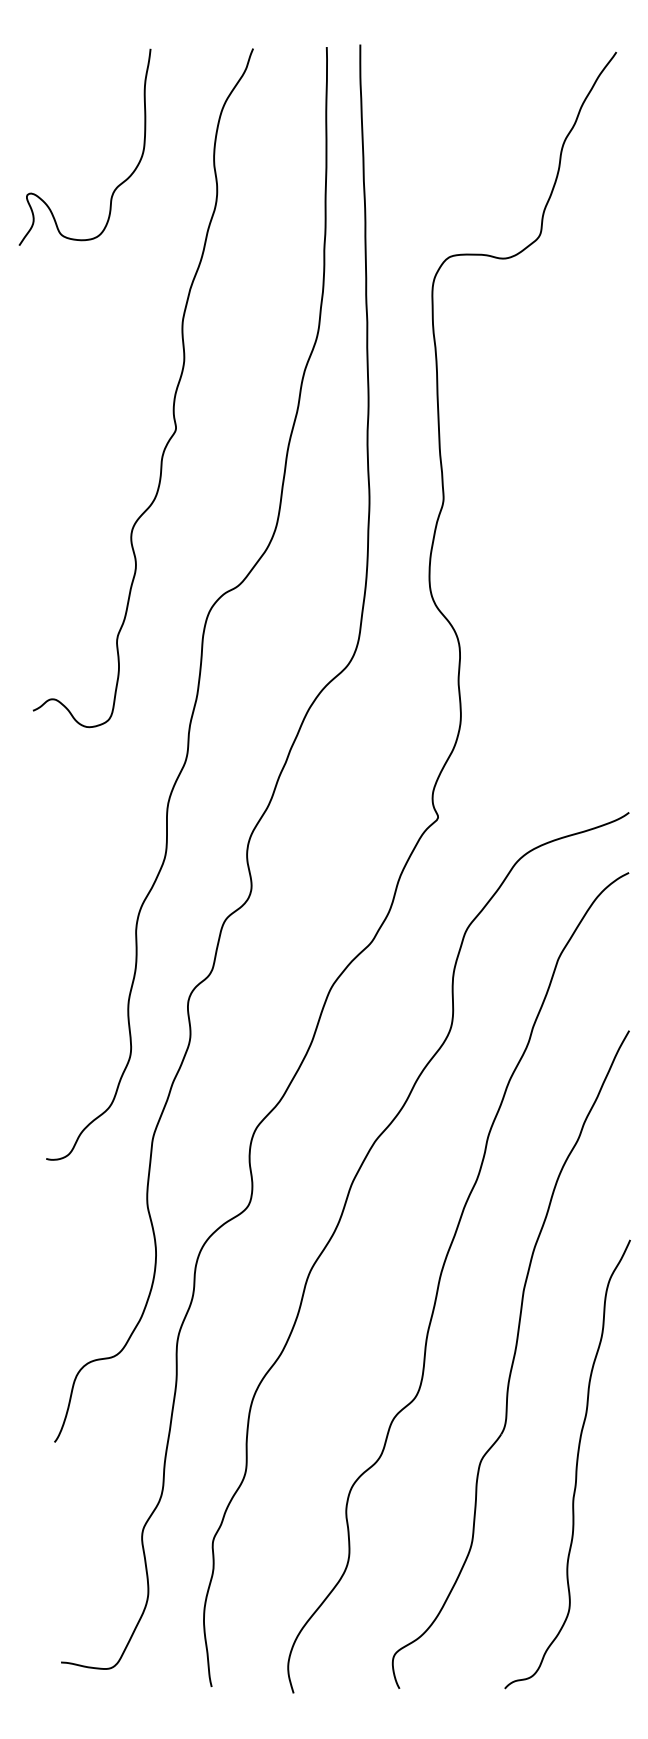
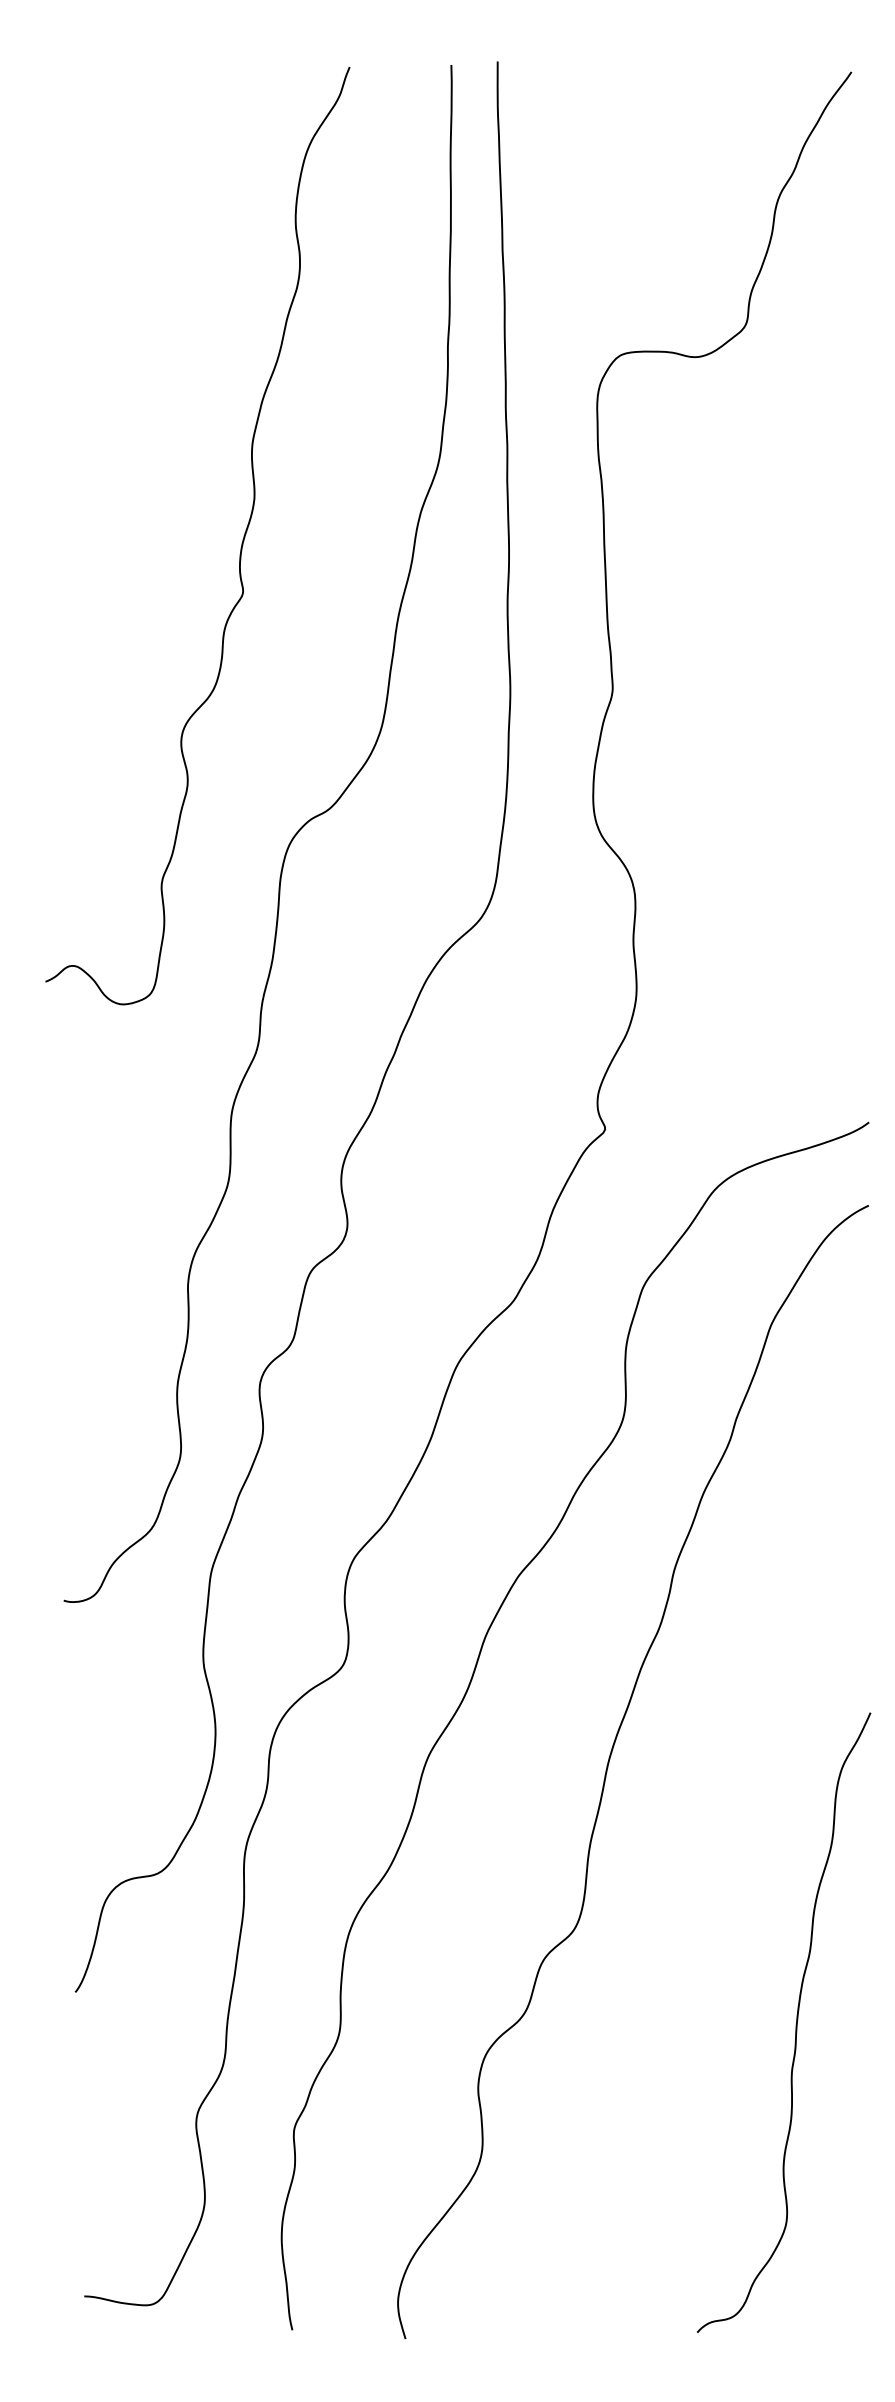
curve: (117, 185) -> (162, 256), removed
part: (510, 1359) -> (705, 1877), removed

